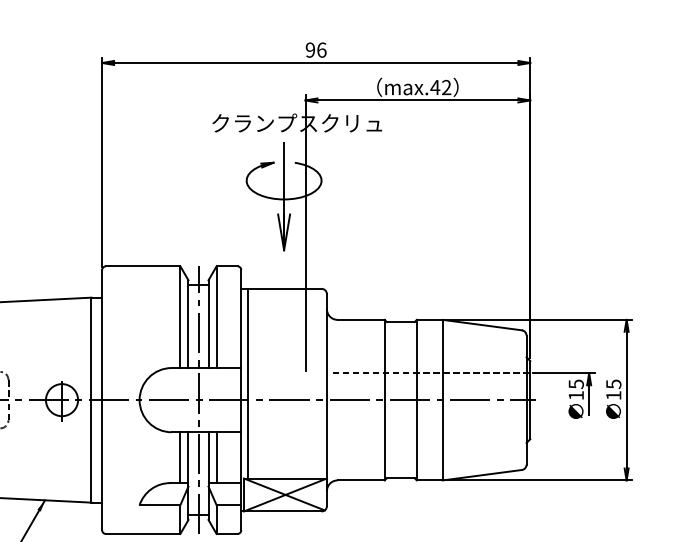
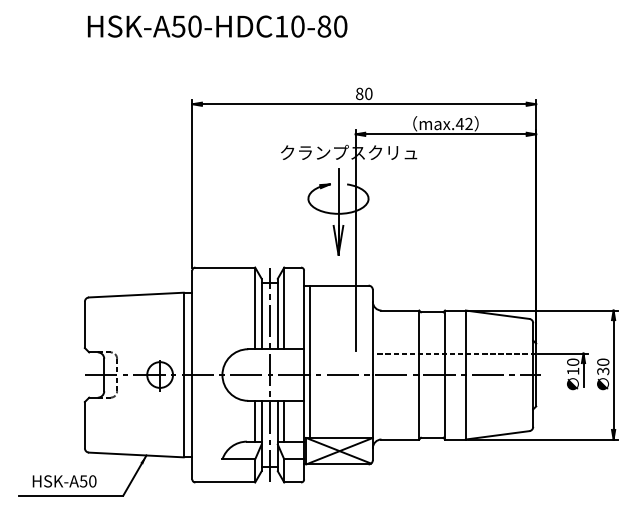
text: (316, 49) -> (364, 93), 96 -> 80
text: (576, 384) -> (573, 362), 15 -> 10
text: (614, 389) -> (603, 366), 15 -> 30

